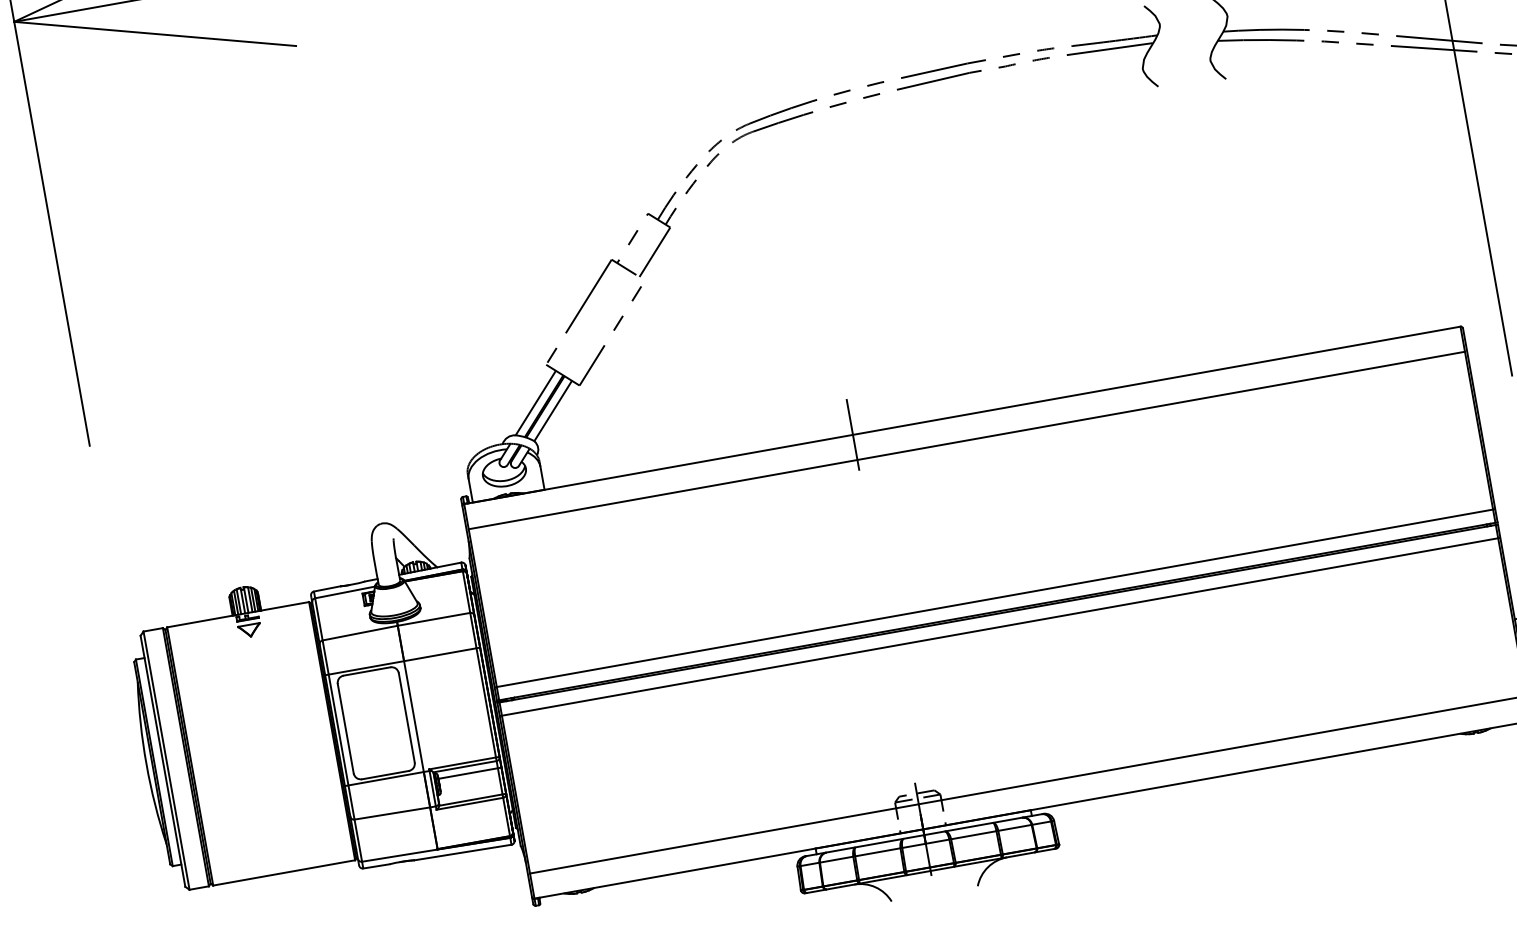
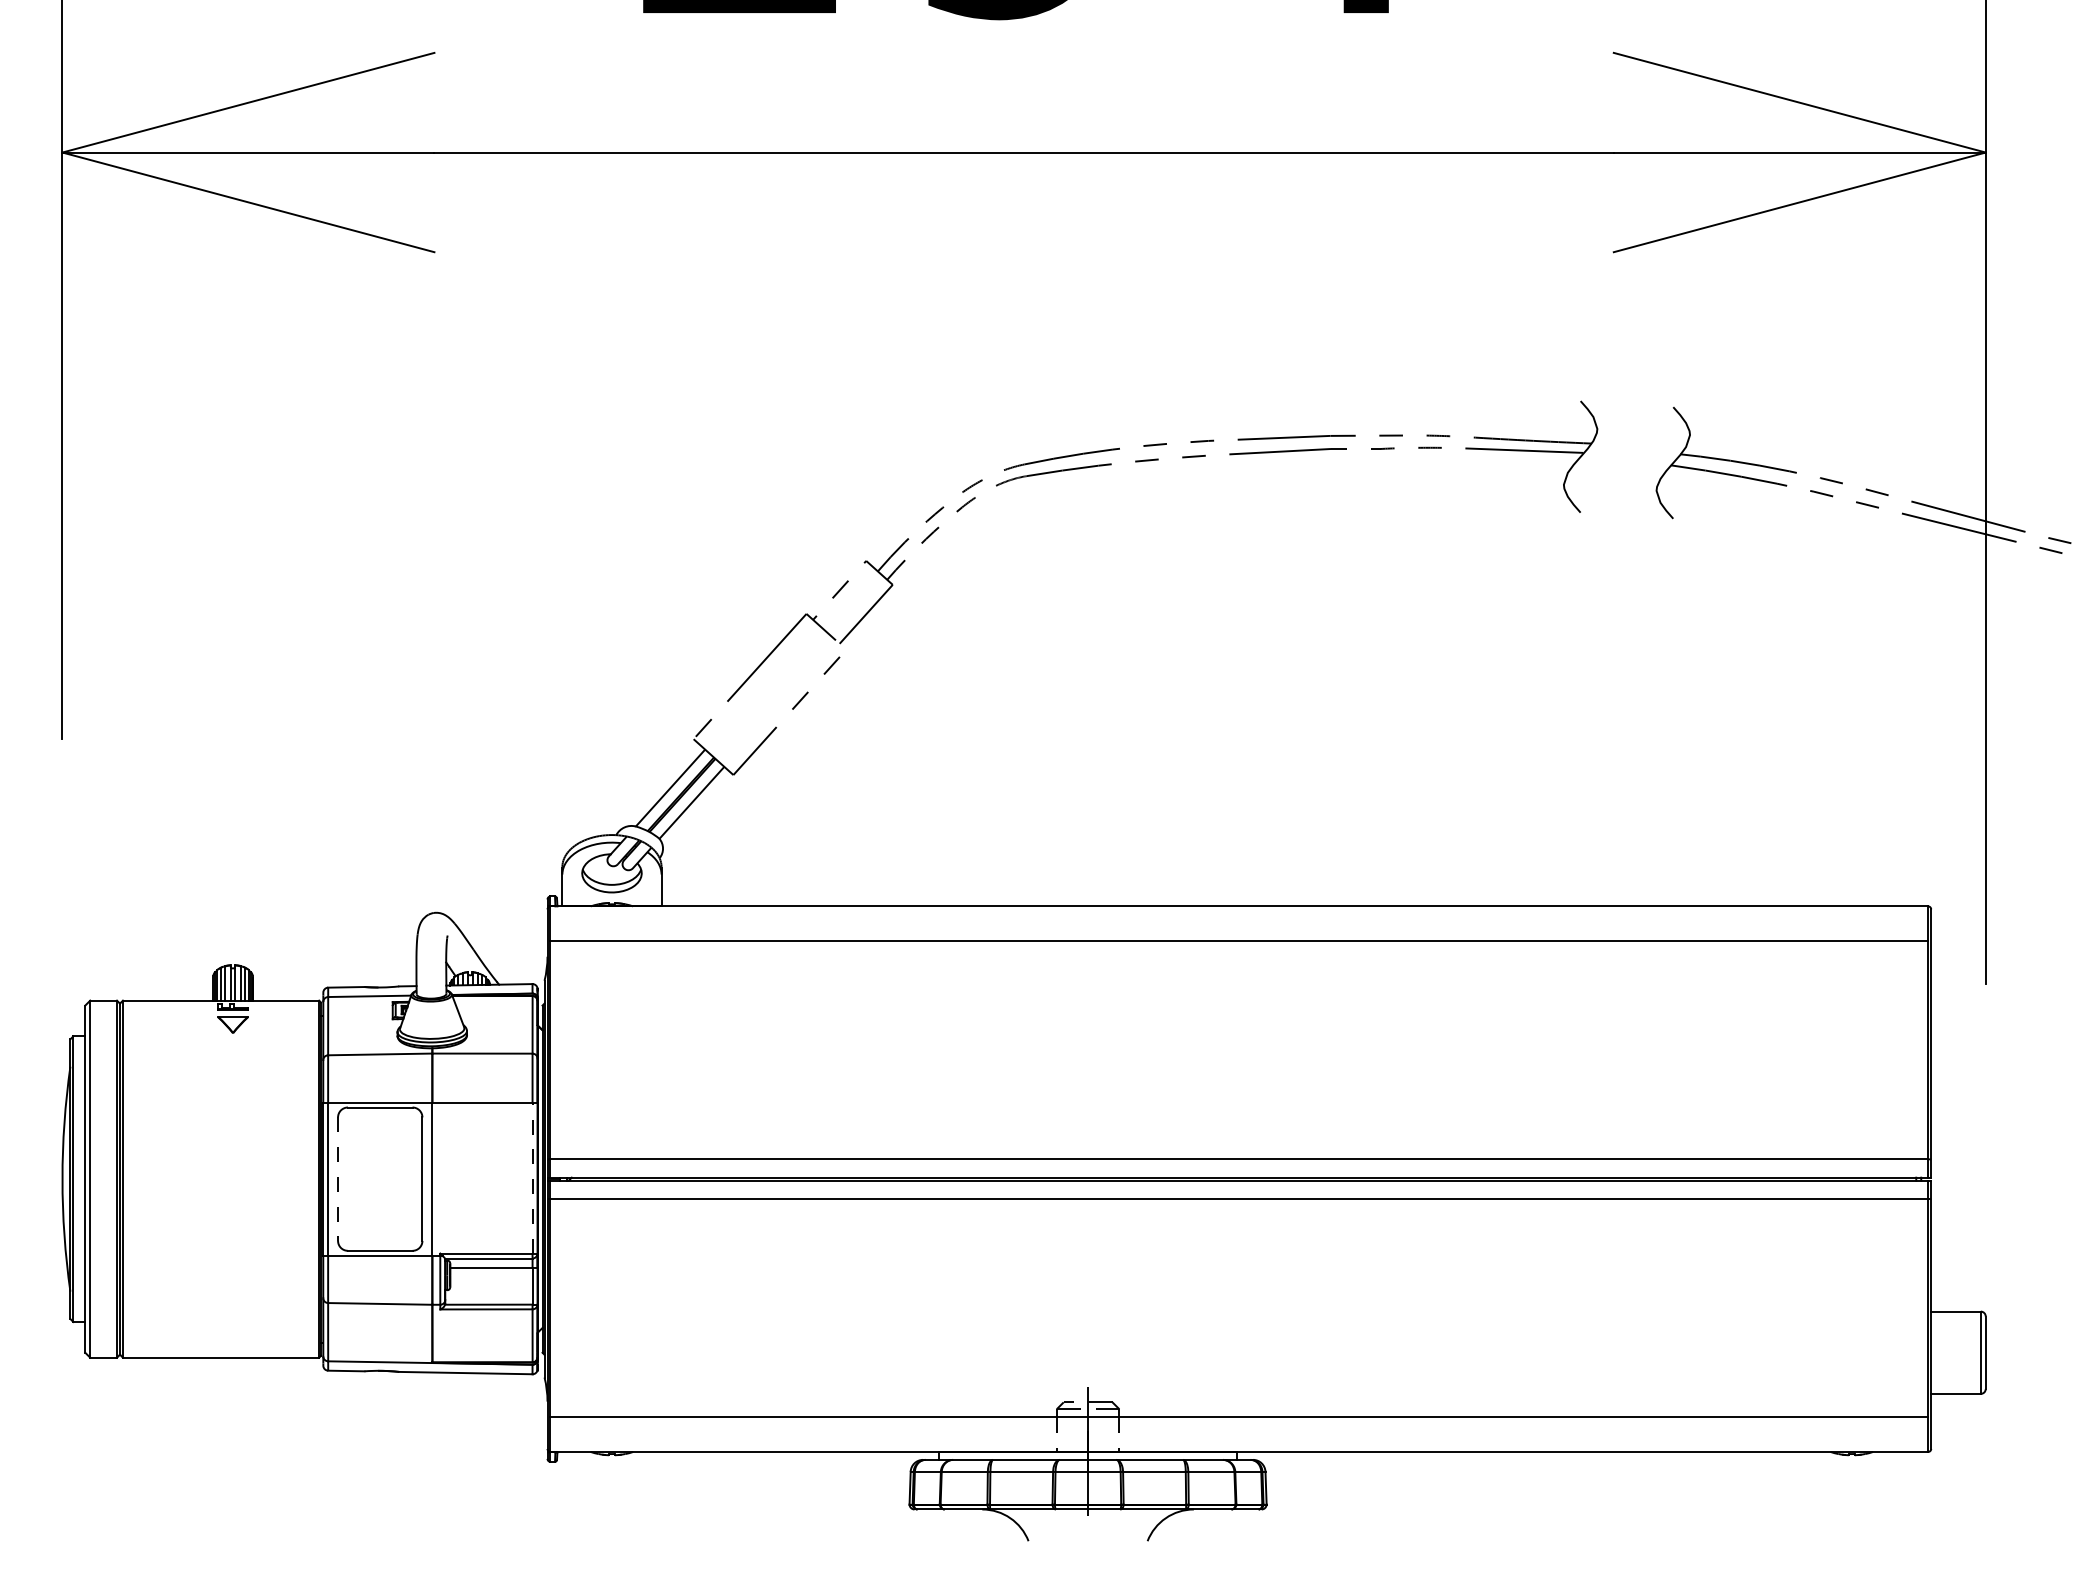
line: (853, 434) -> (1088, 906), removed
line: (486, 703) -> (532, 1178), solid -> dashed
line: (346, 728) -> (338, 1179), solid -> dashed

